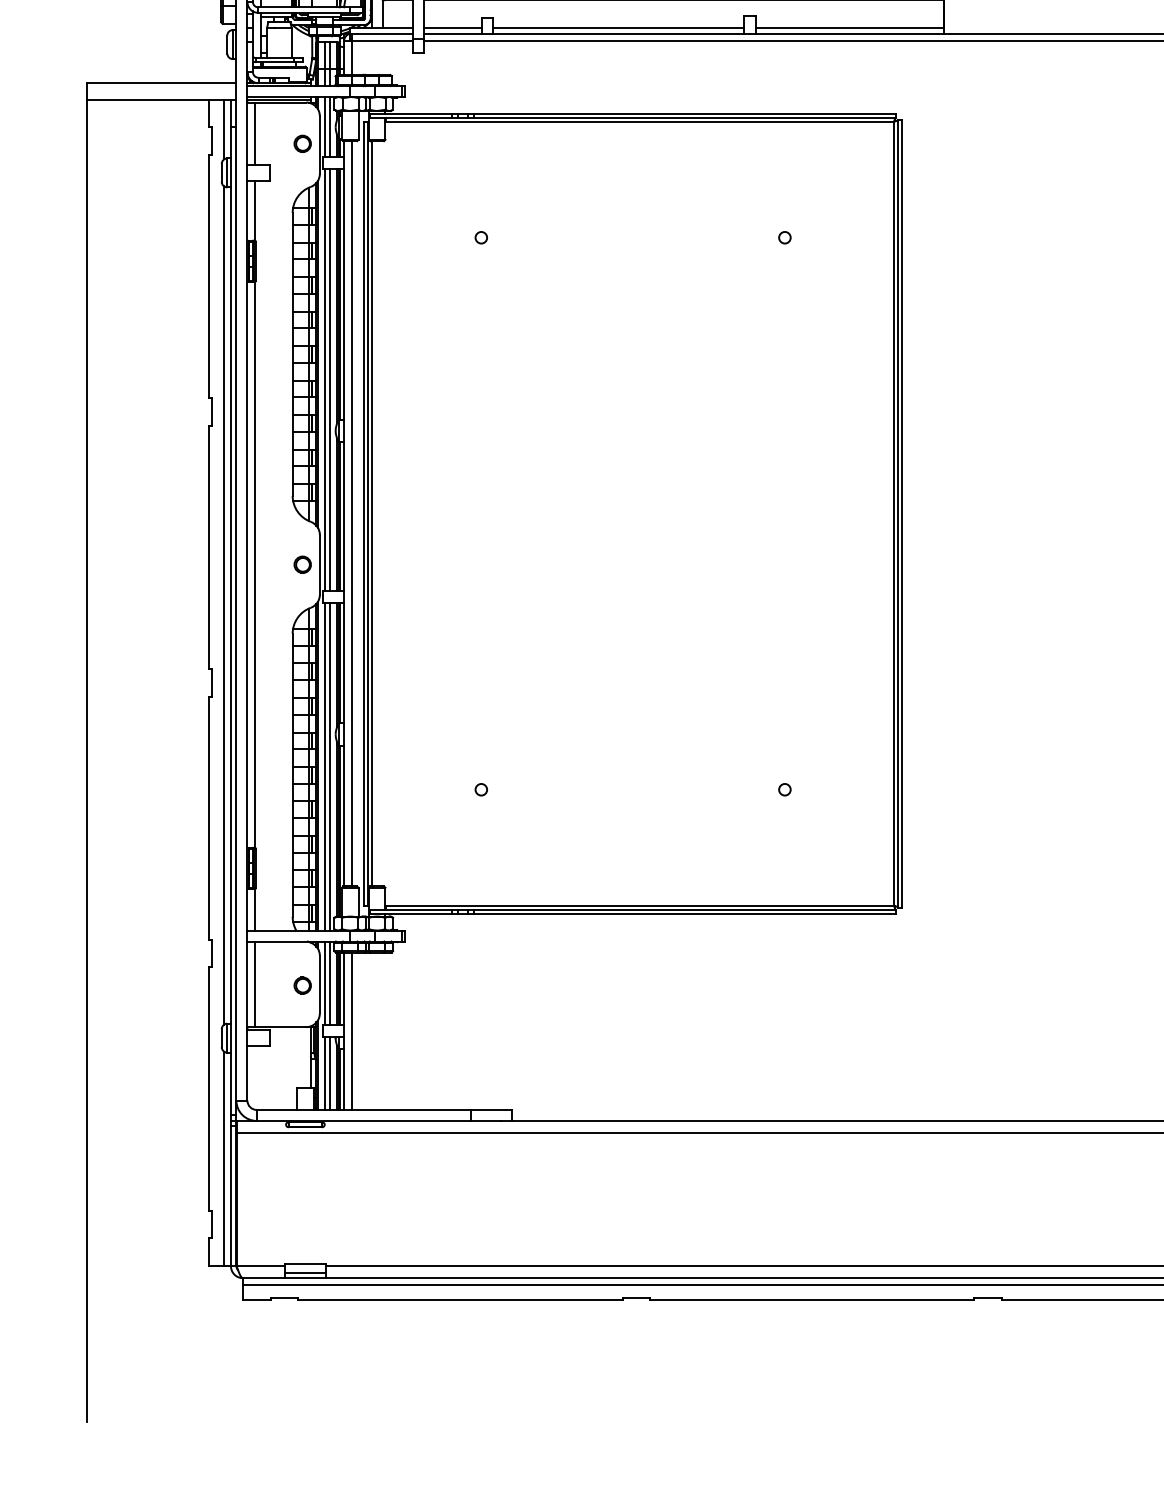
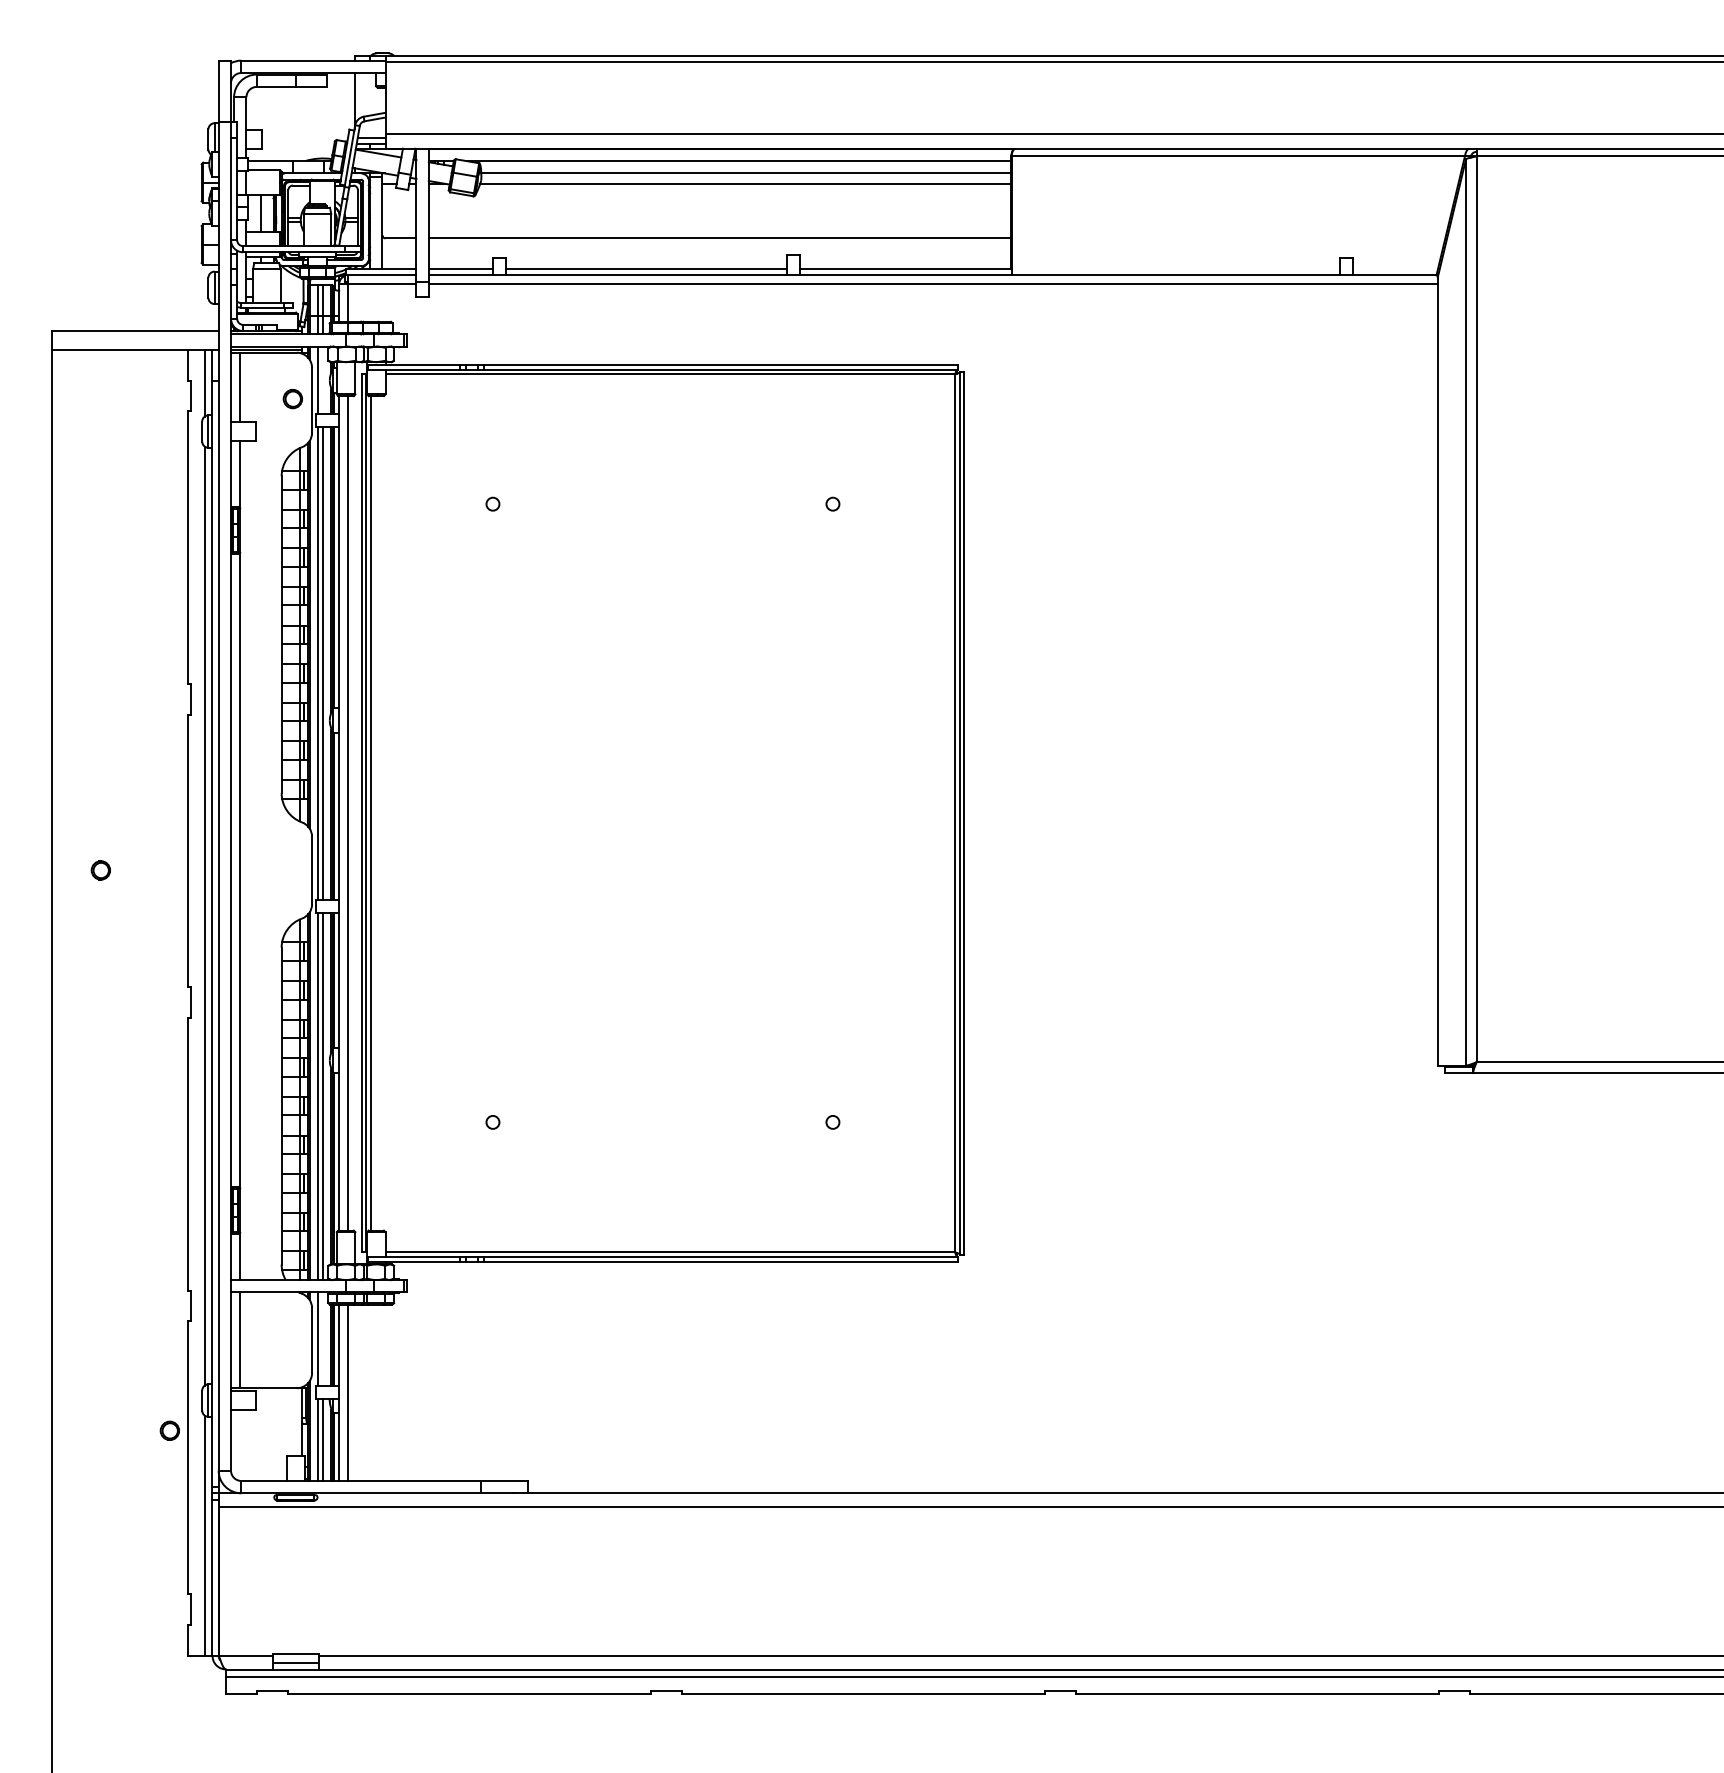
line: (330, 127) -> (323, 380), removed
part: (302, 564) -> (100, 870), moved
line: (330, 983) -> (323, 1339), removed
part: (302, 985) -> (169, 1430), moved

